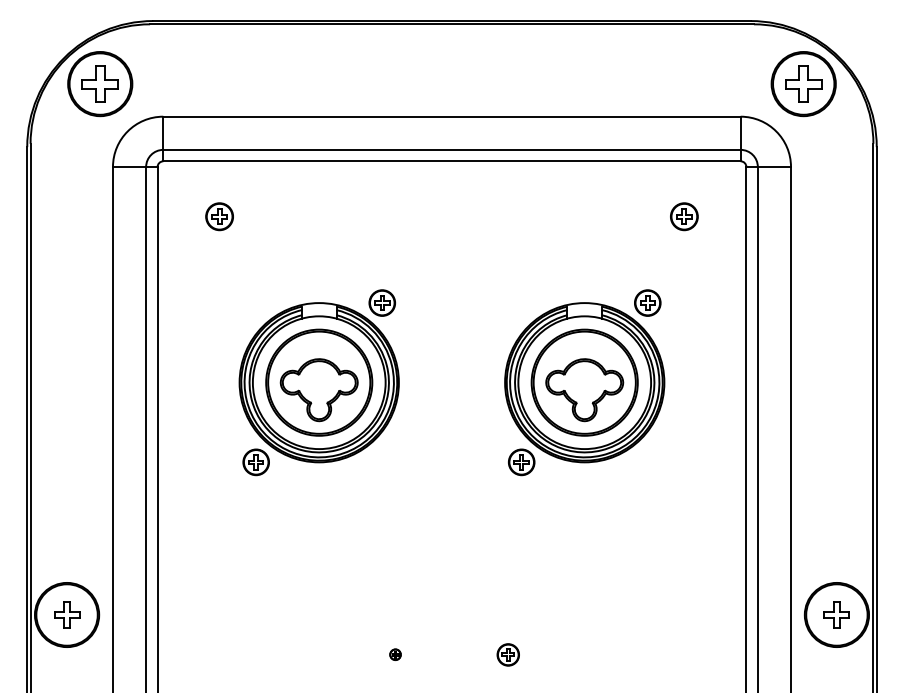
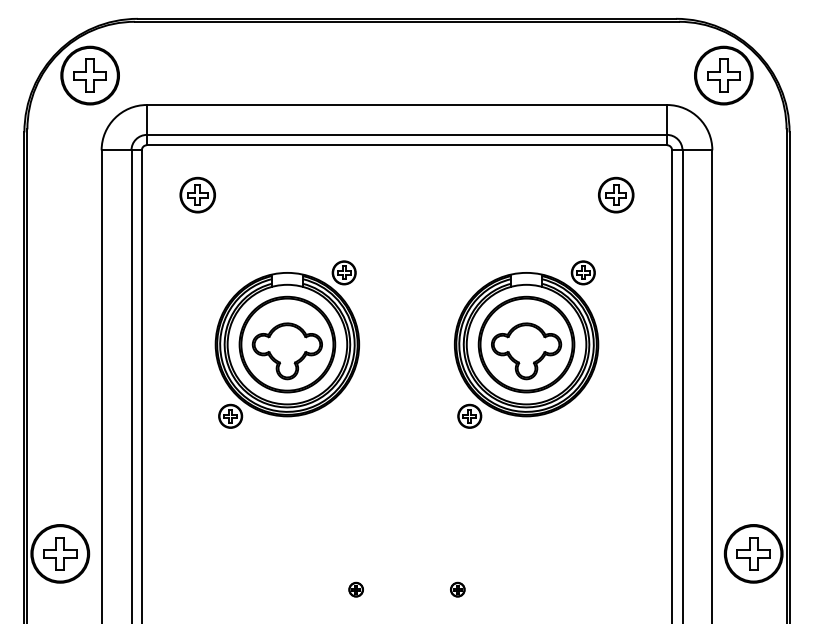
part: (219, 216) -> (197, 194), size x1.43
part: (684, 216) -> (616, 194), size x1.43
part: (67, 614) -> (60, 553), size x1.43
part: (836, 614) -> (753, 553), size x1.43
part: (394, 654) -> (355, 589), size x1.43
part: (508, 654) -> (457, 589), size x0.71

